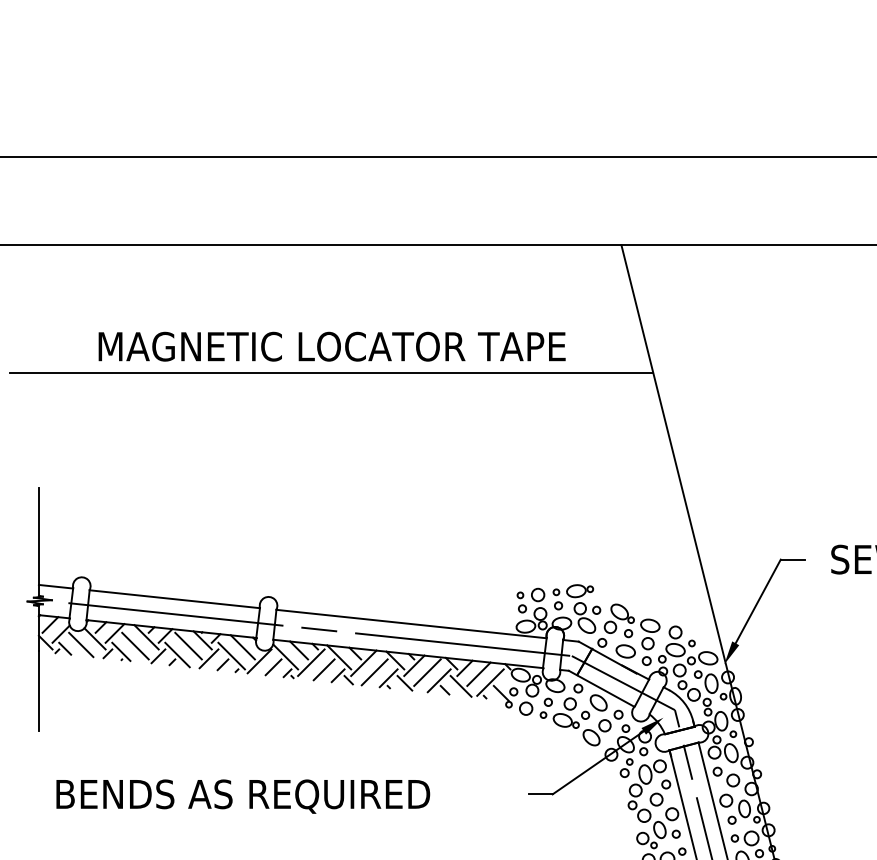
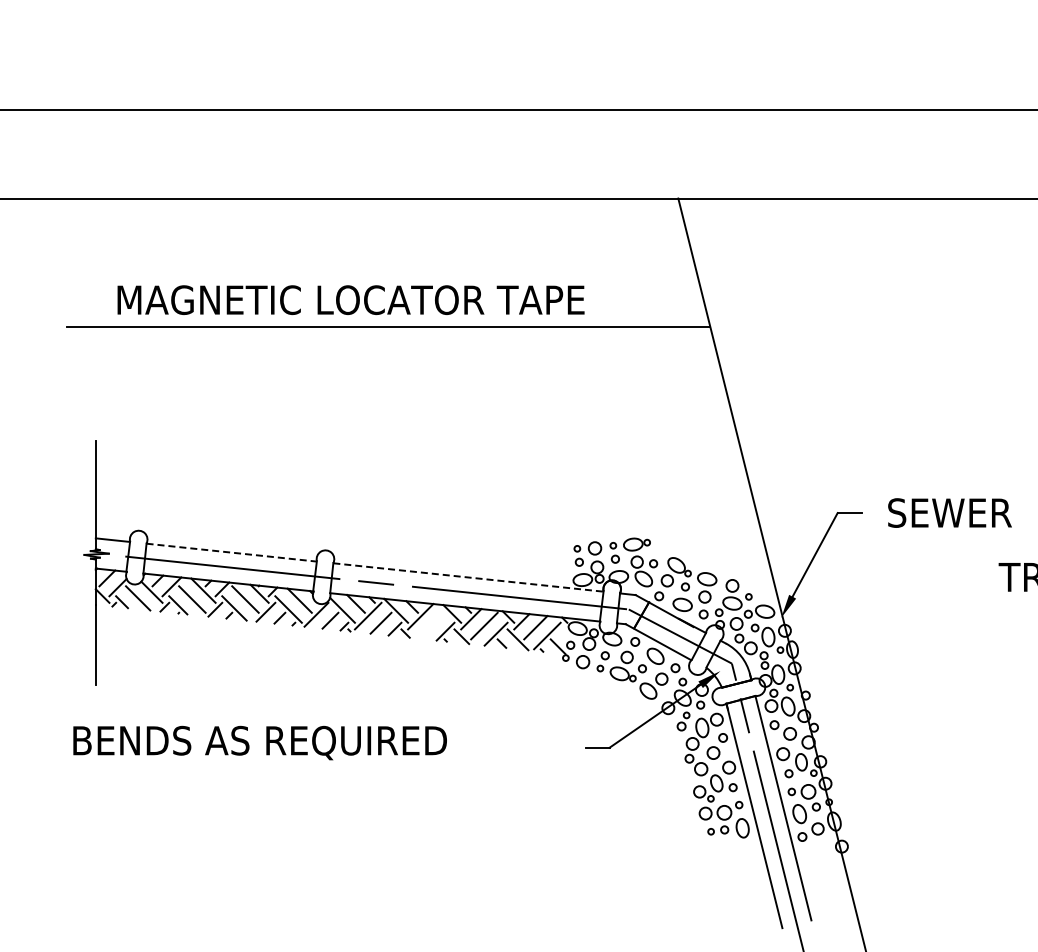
text: (331, 346) -> (350, 299), moved
line: (174, 599) -> (231, 552), solid -> dashed
line: (411, 624) -> (468, 577), solid -> dashed
line: (374, 672) -> (431, 625), removed
text: (242, 796) -> (259, 742), moved

